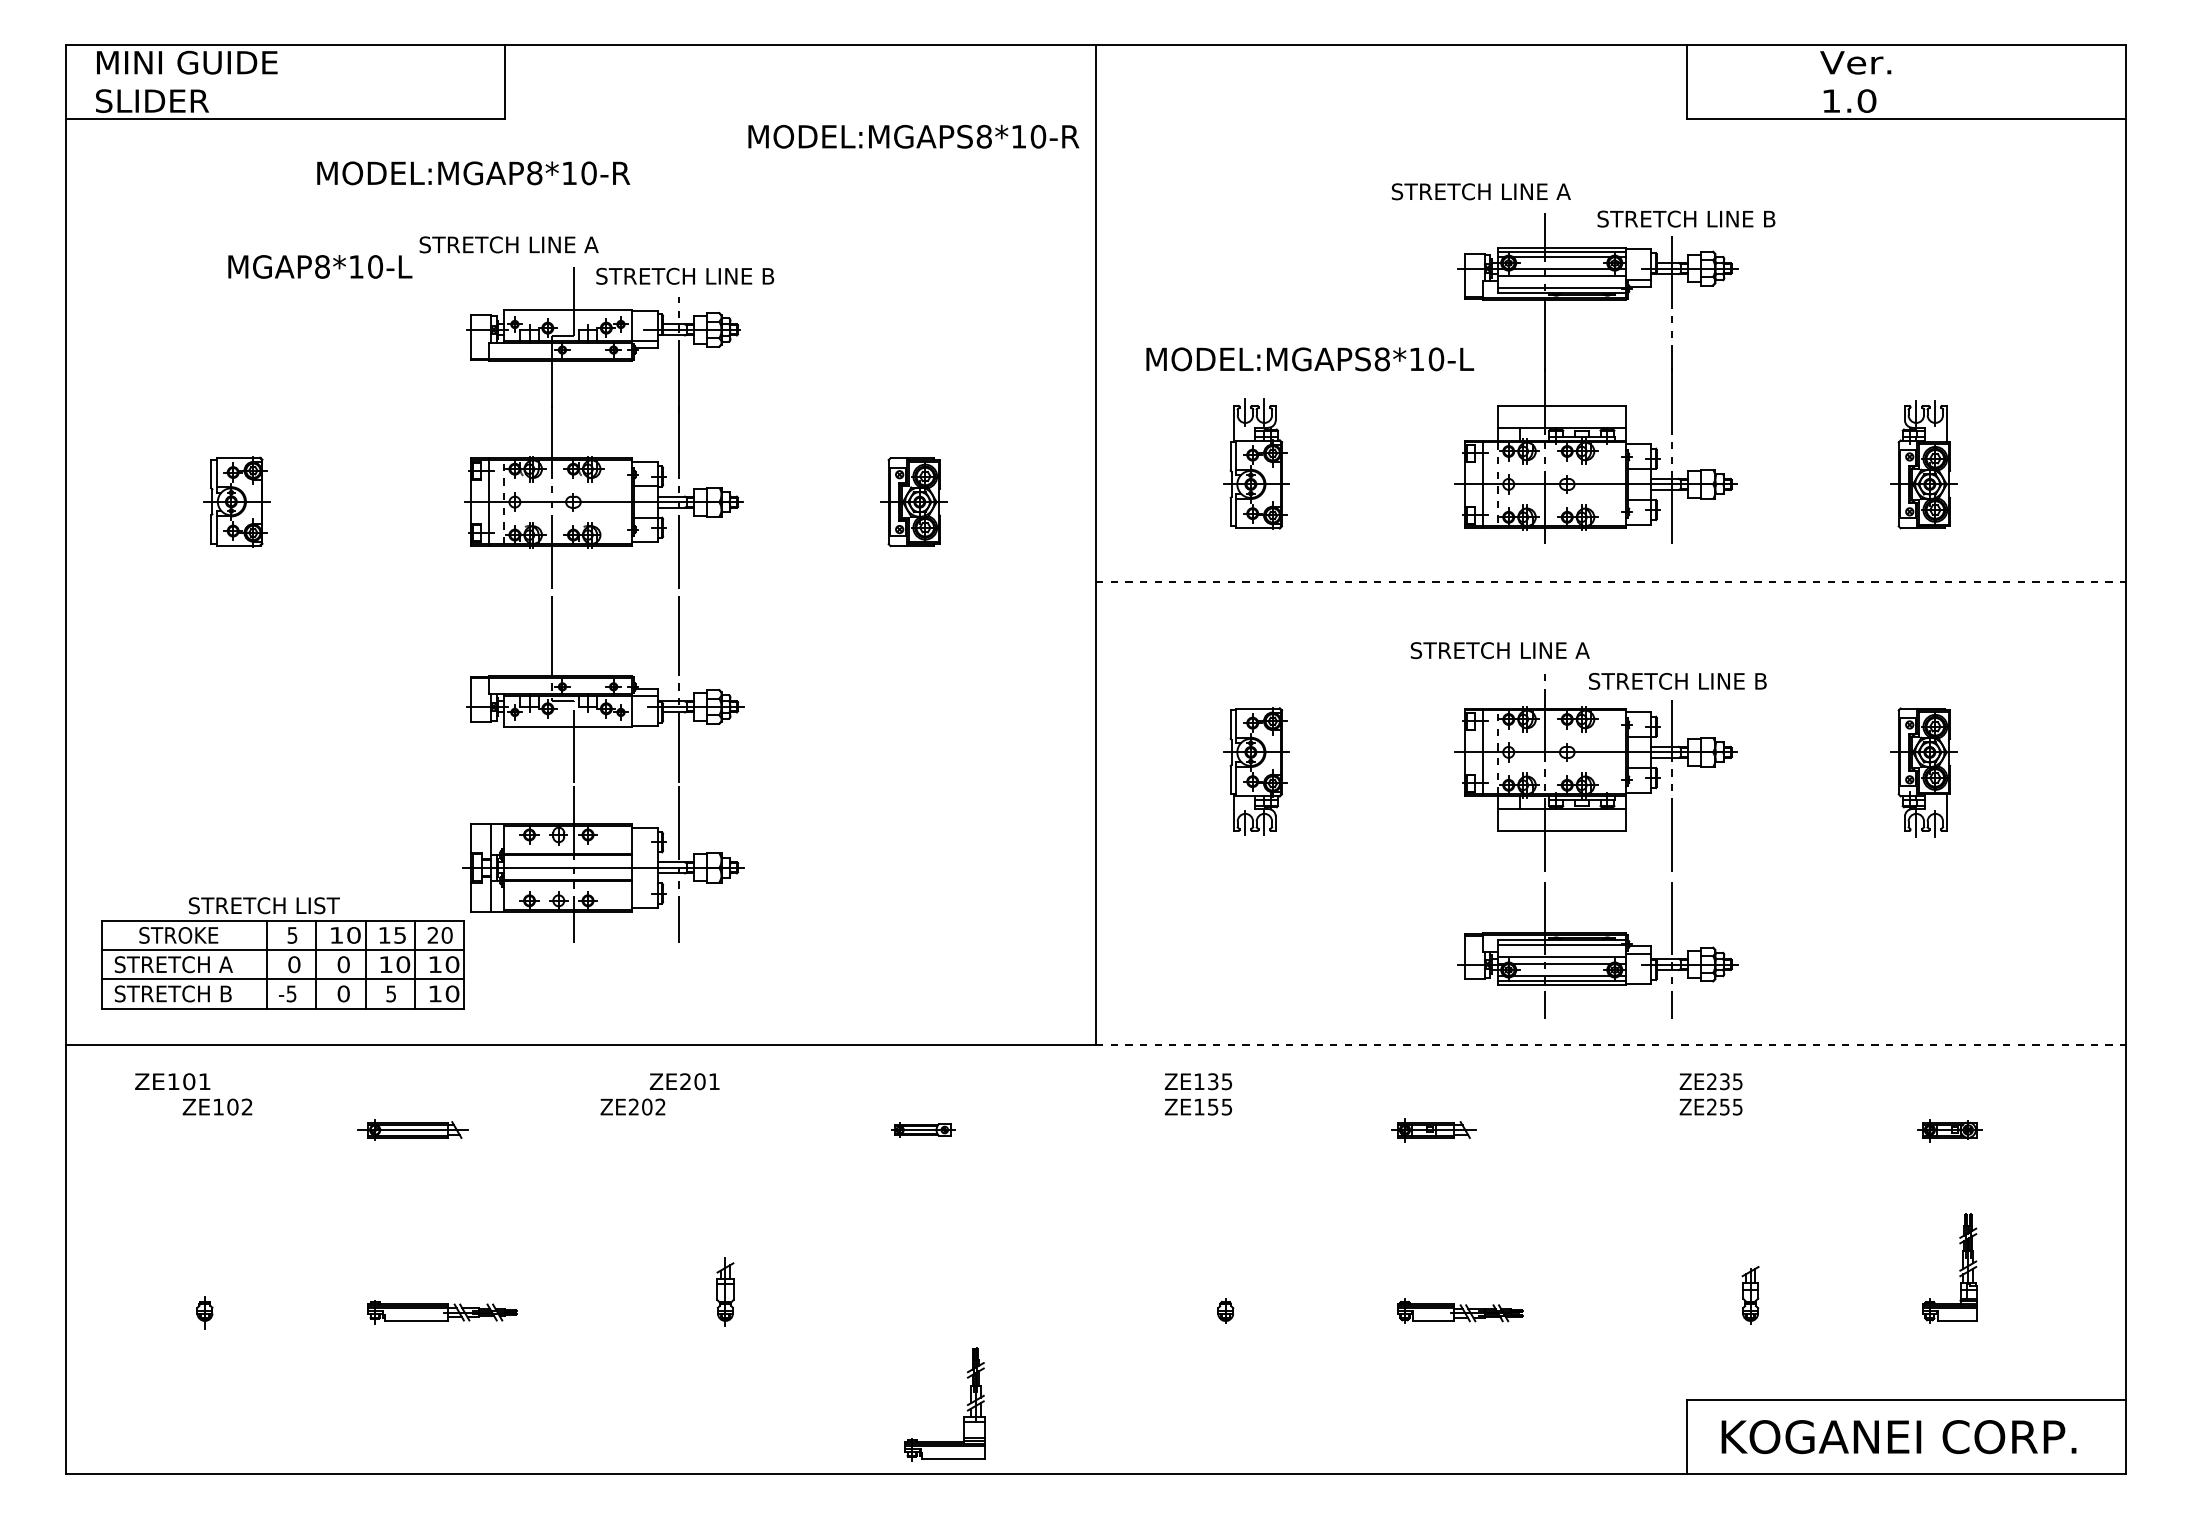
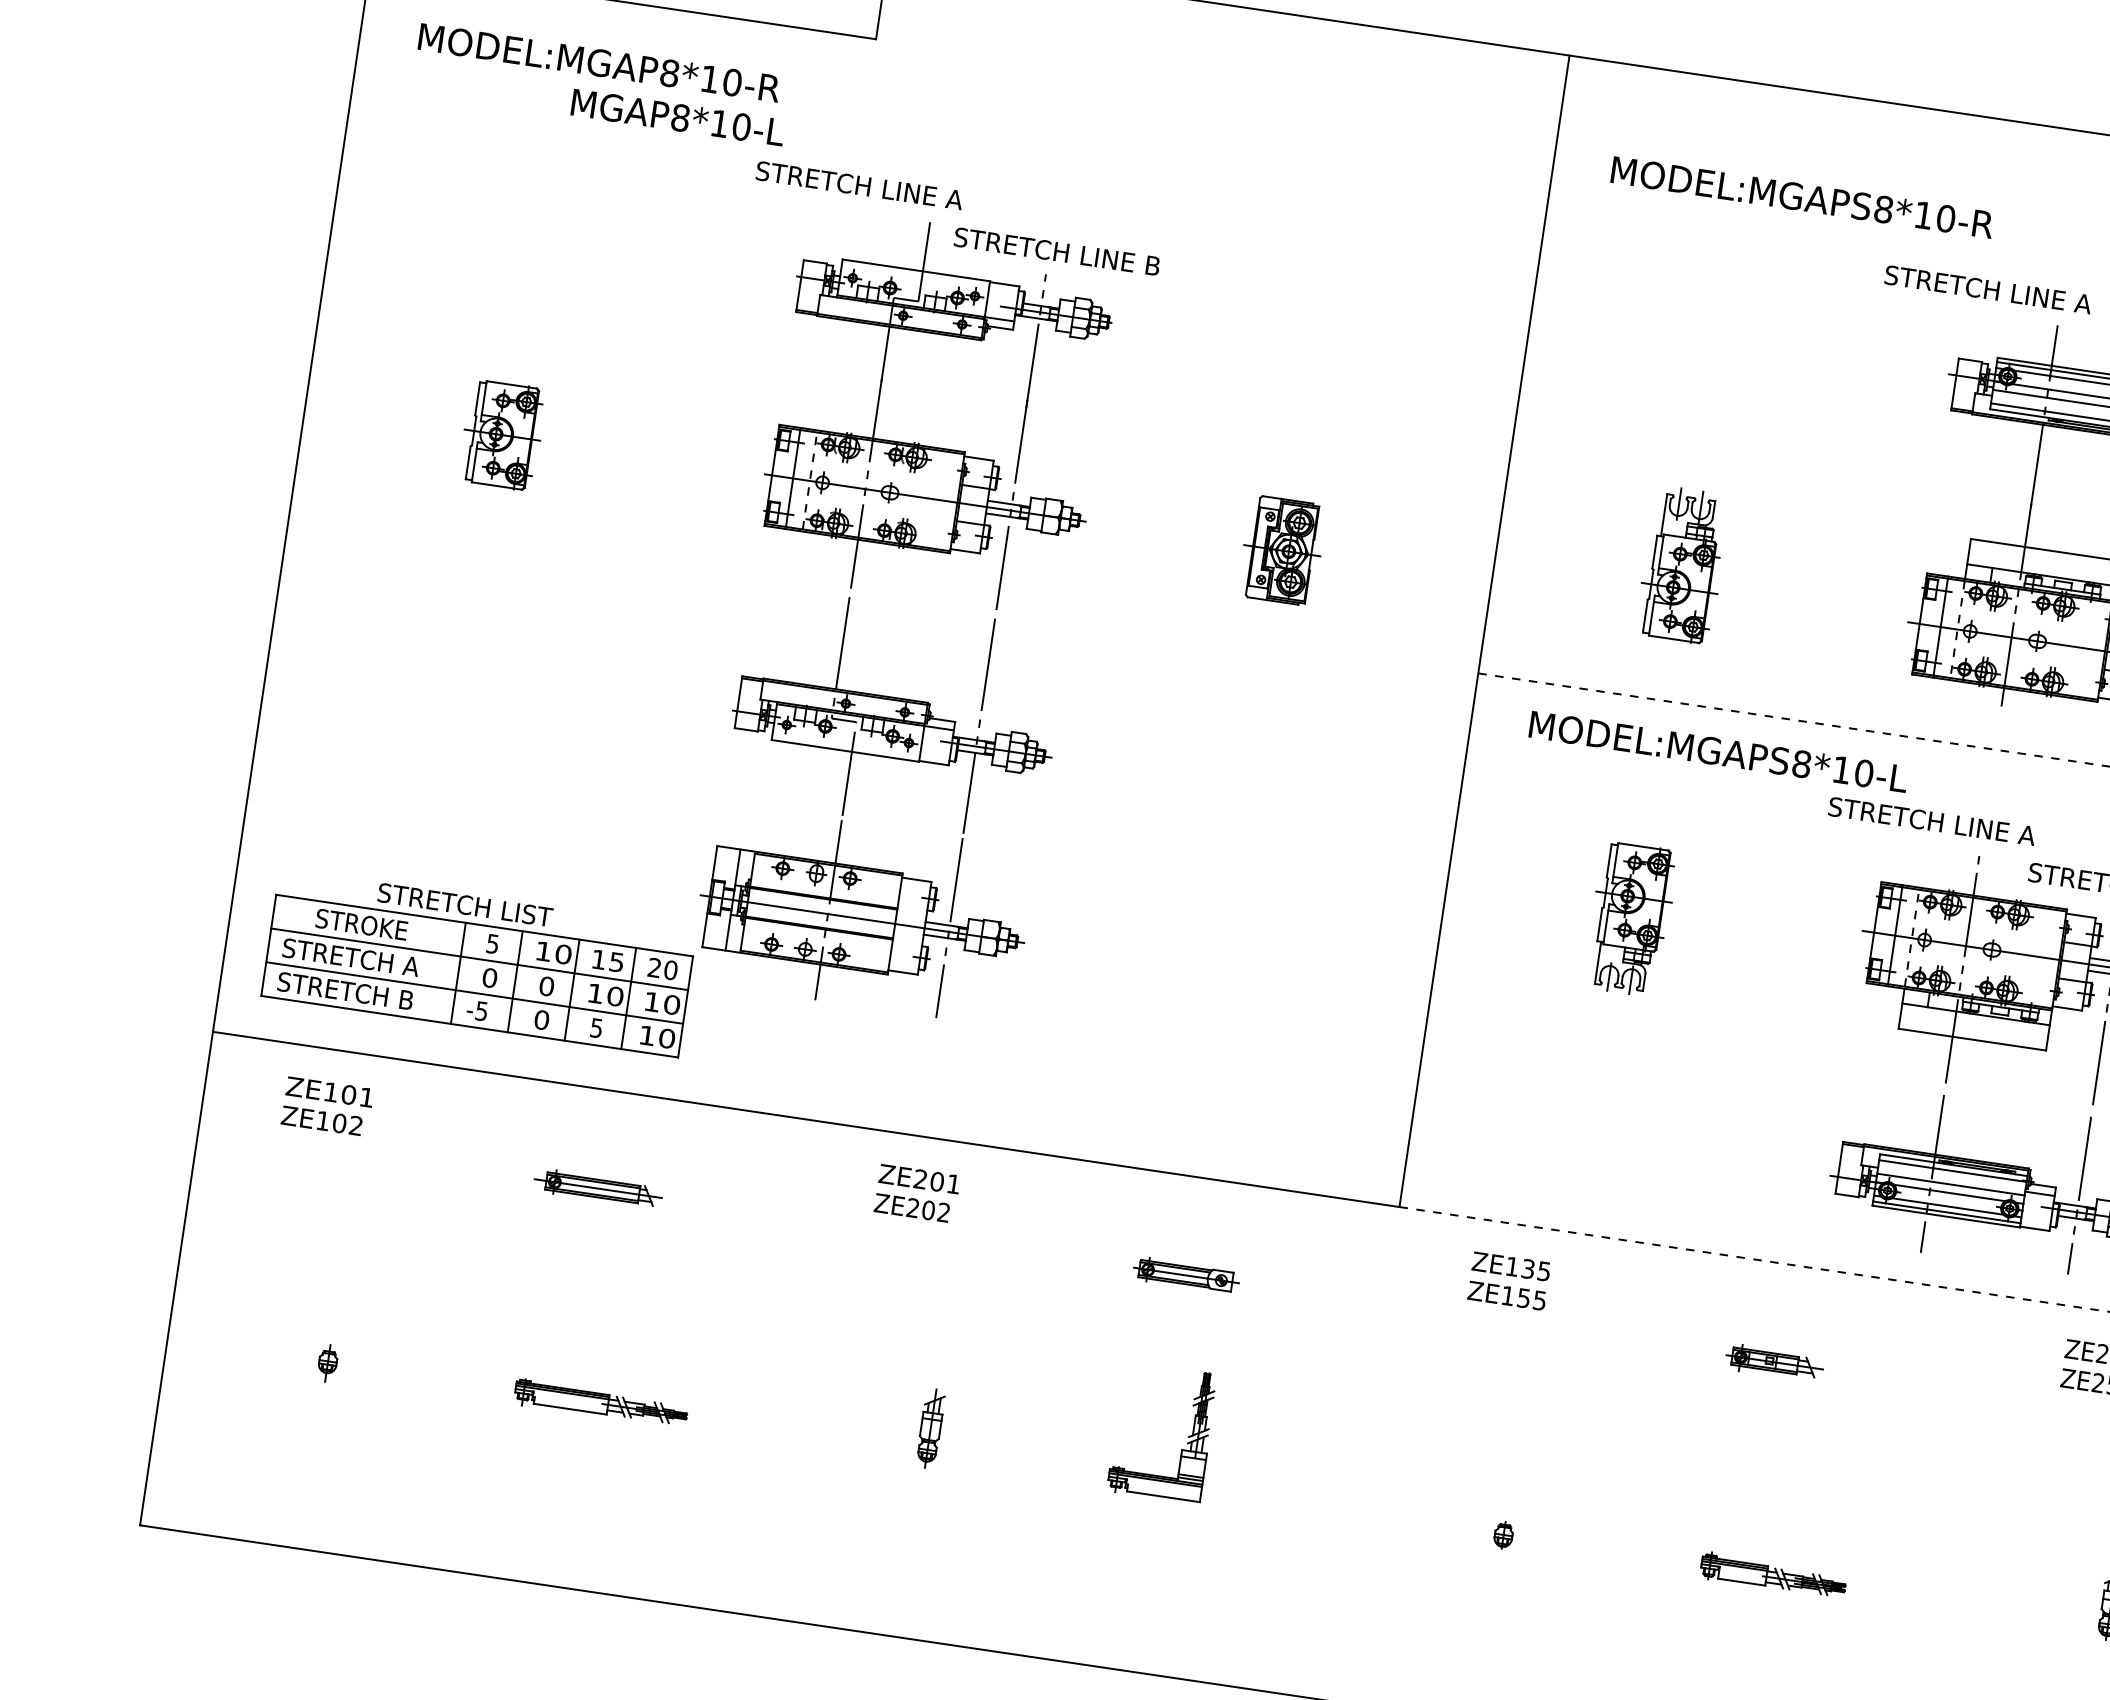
text: (913, 136) -> (1802, 197), moved
text: (473, 173) -> (599, 63), moved
text: (320, 266) -> (678, 117), moved
text: (1309, 359) -> (1717, 751), moved
text: (217, 1106) -> (322, 1120), moved
text: (632, 1106) -> (911, 1207), moved
part: (923, 1129) -> (1186, 1274), size x1.43
part: (966, 1404) -> (1187, 1436), moved

